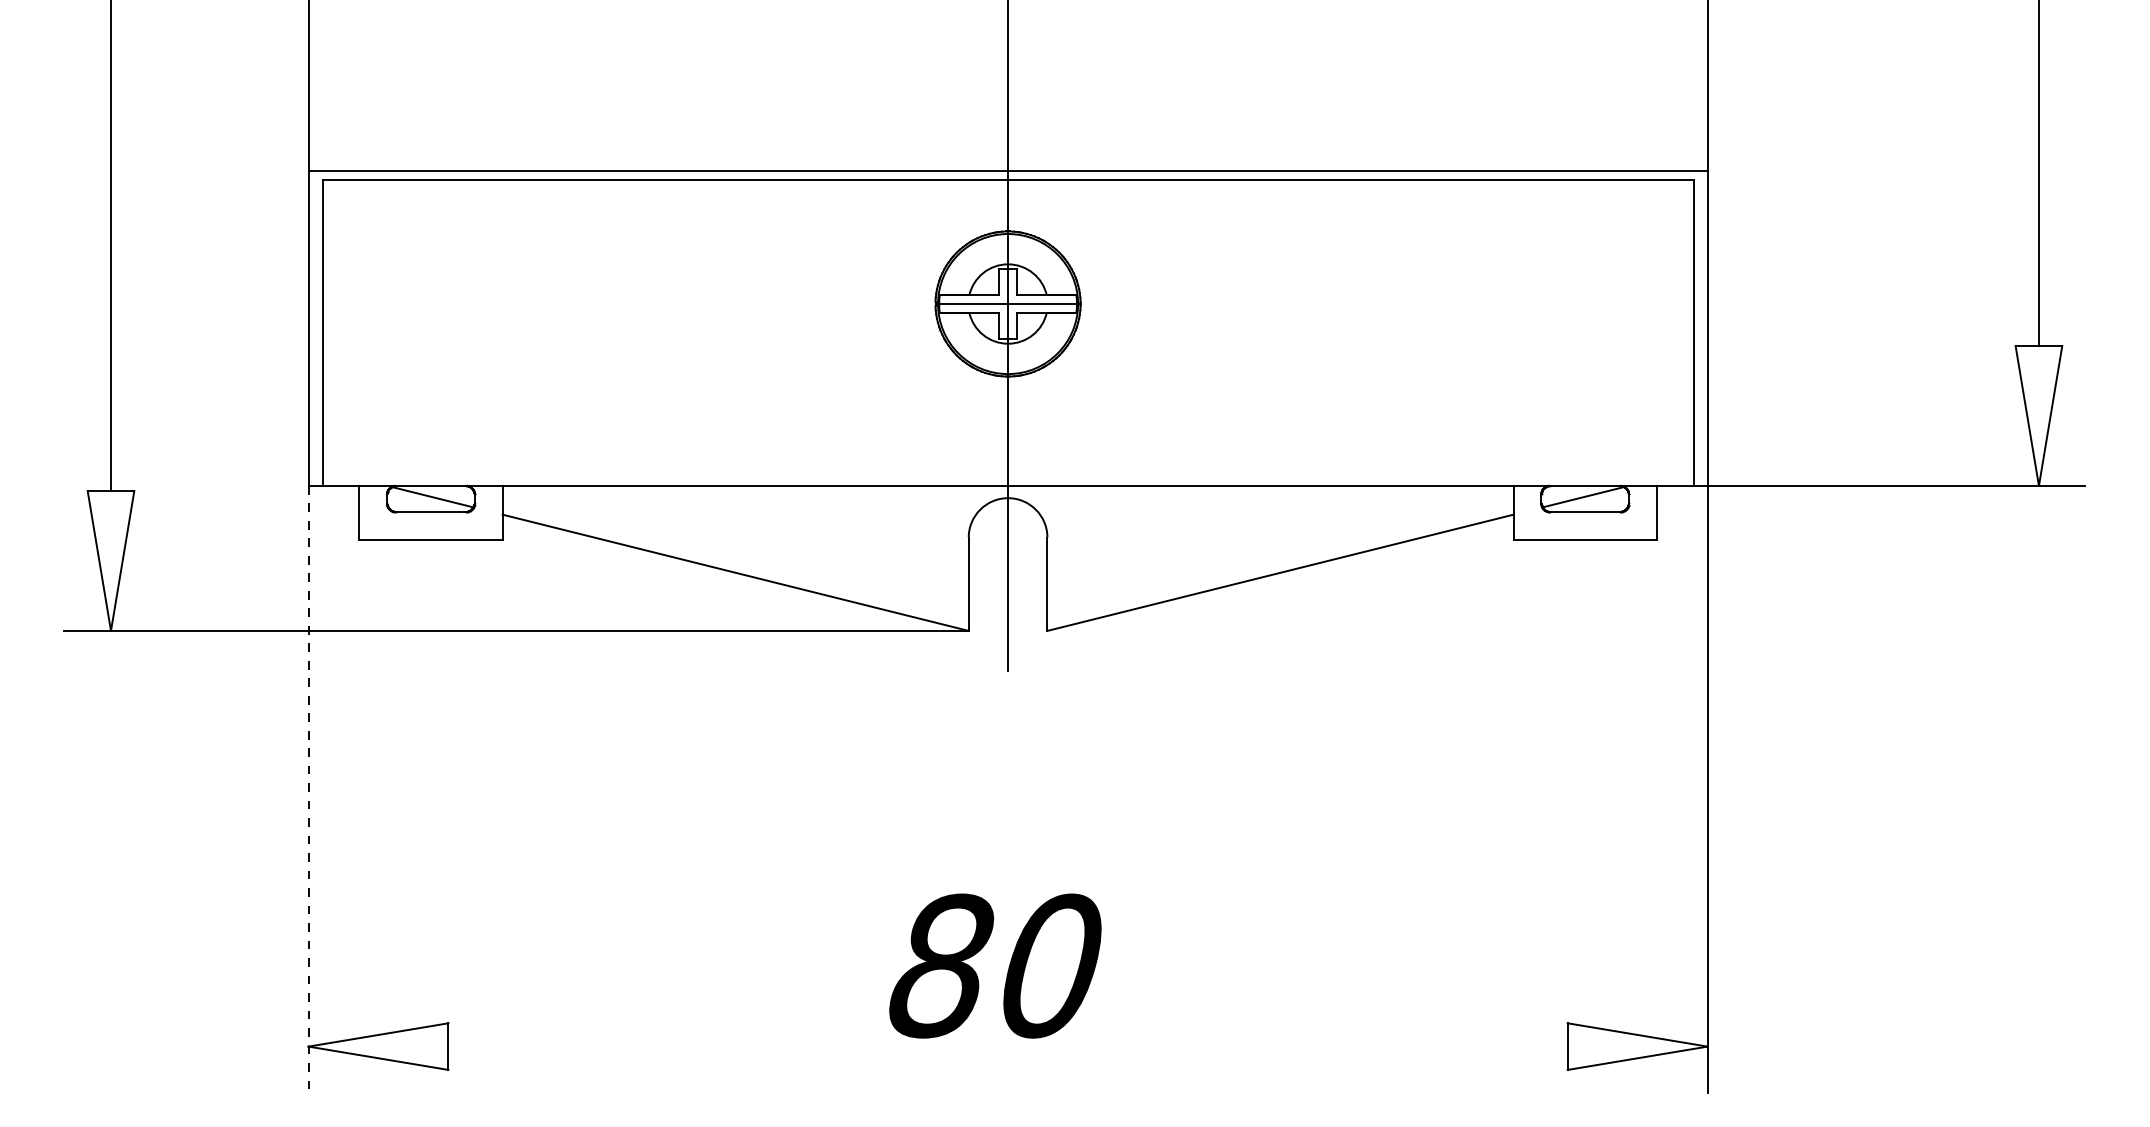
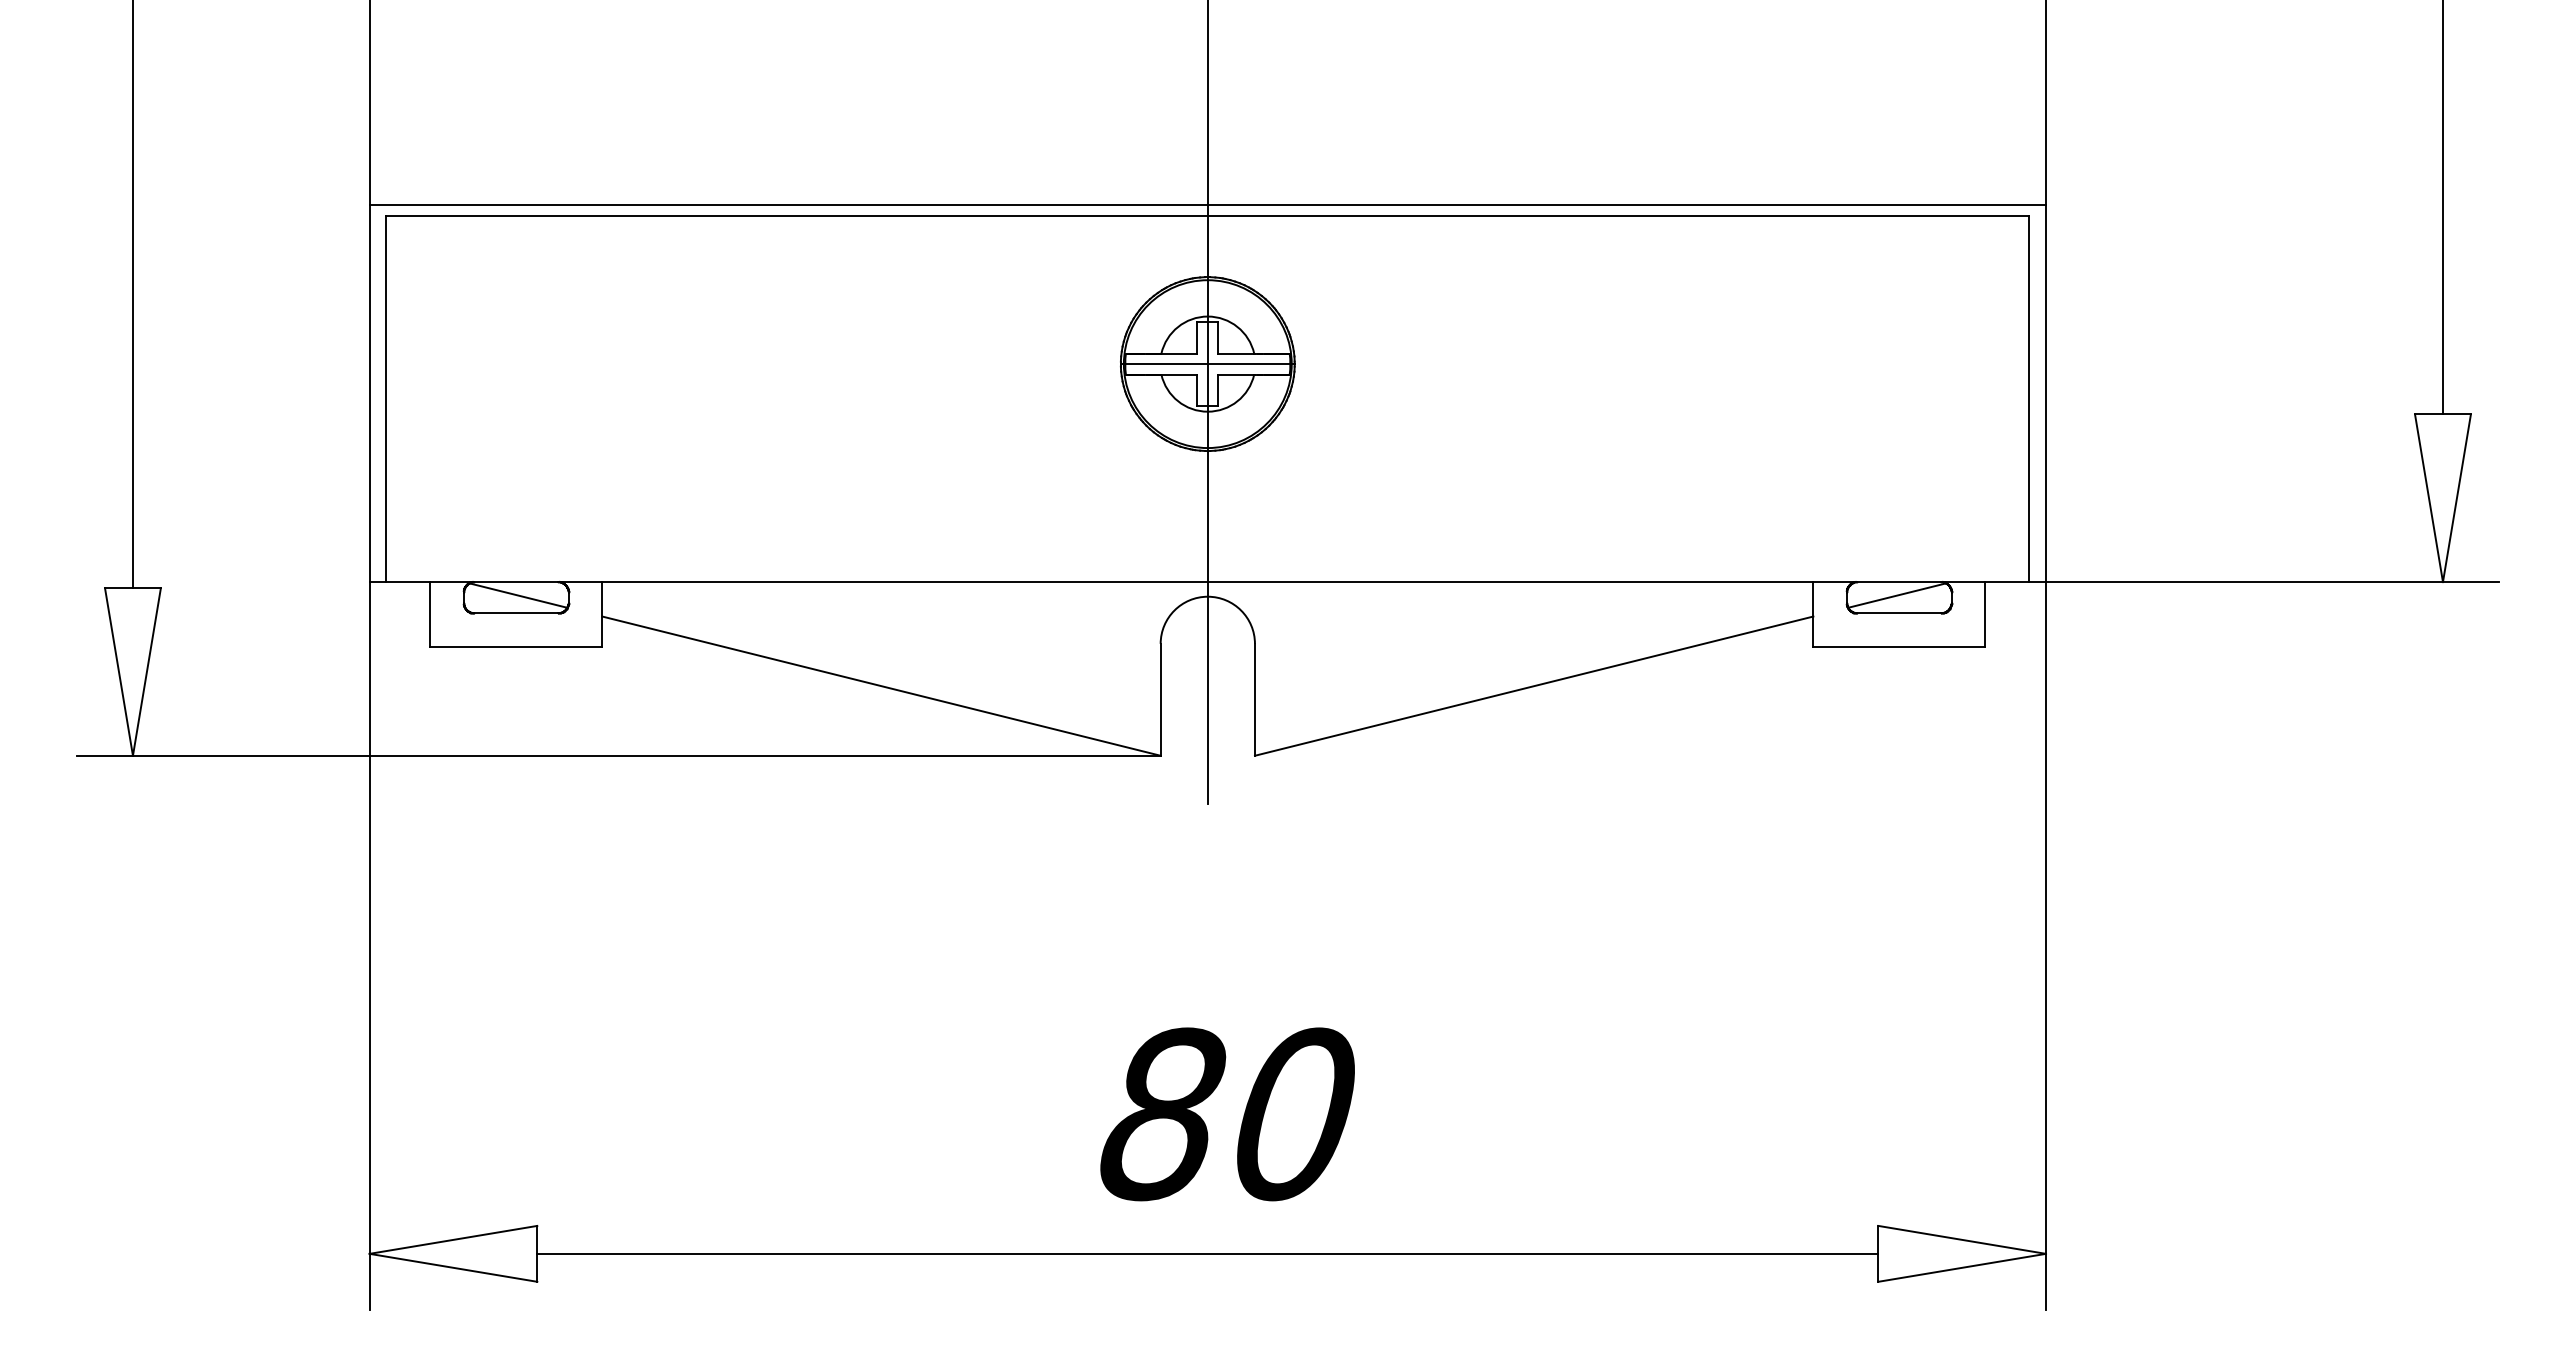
line: (308, 789) -> (369, 945), dashed -> solid
text: (995, 966) -> (1227, 1114), moved
line: (1007, 1046) -> (1207, 1253), added

